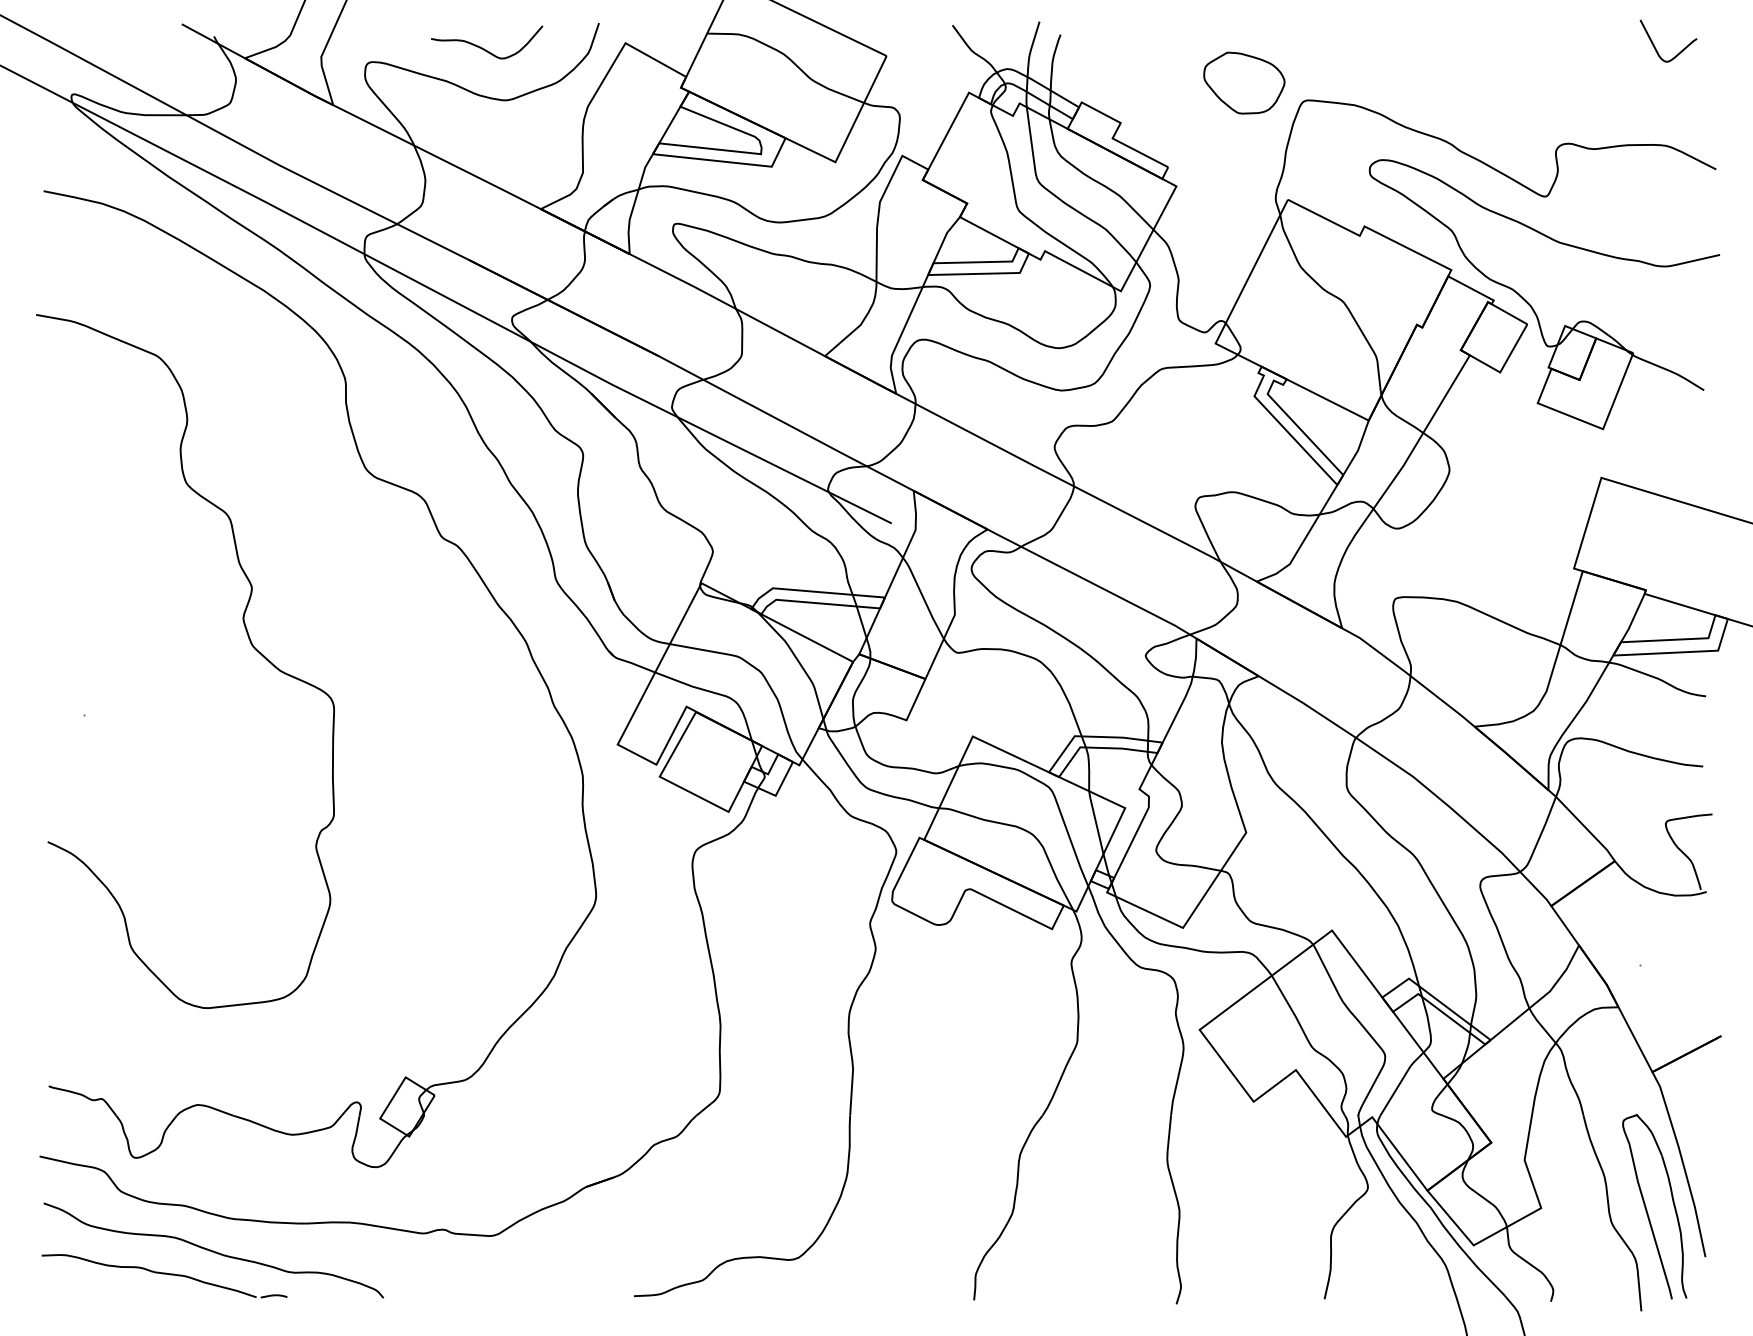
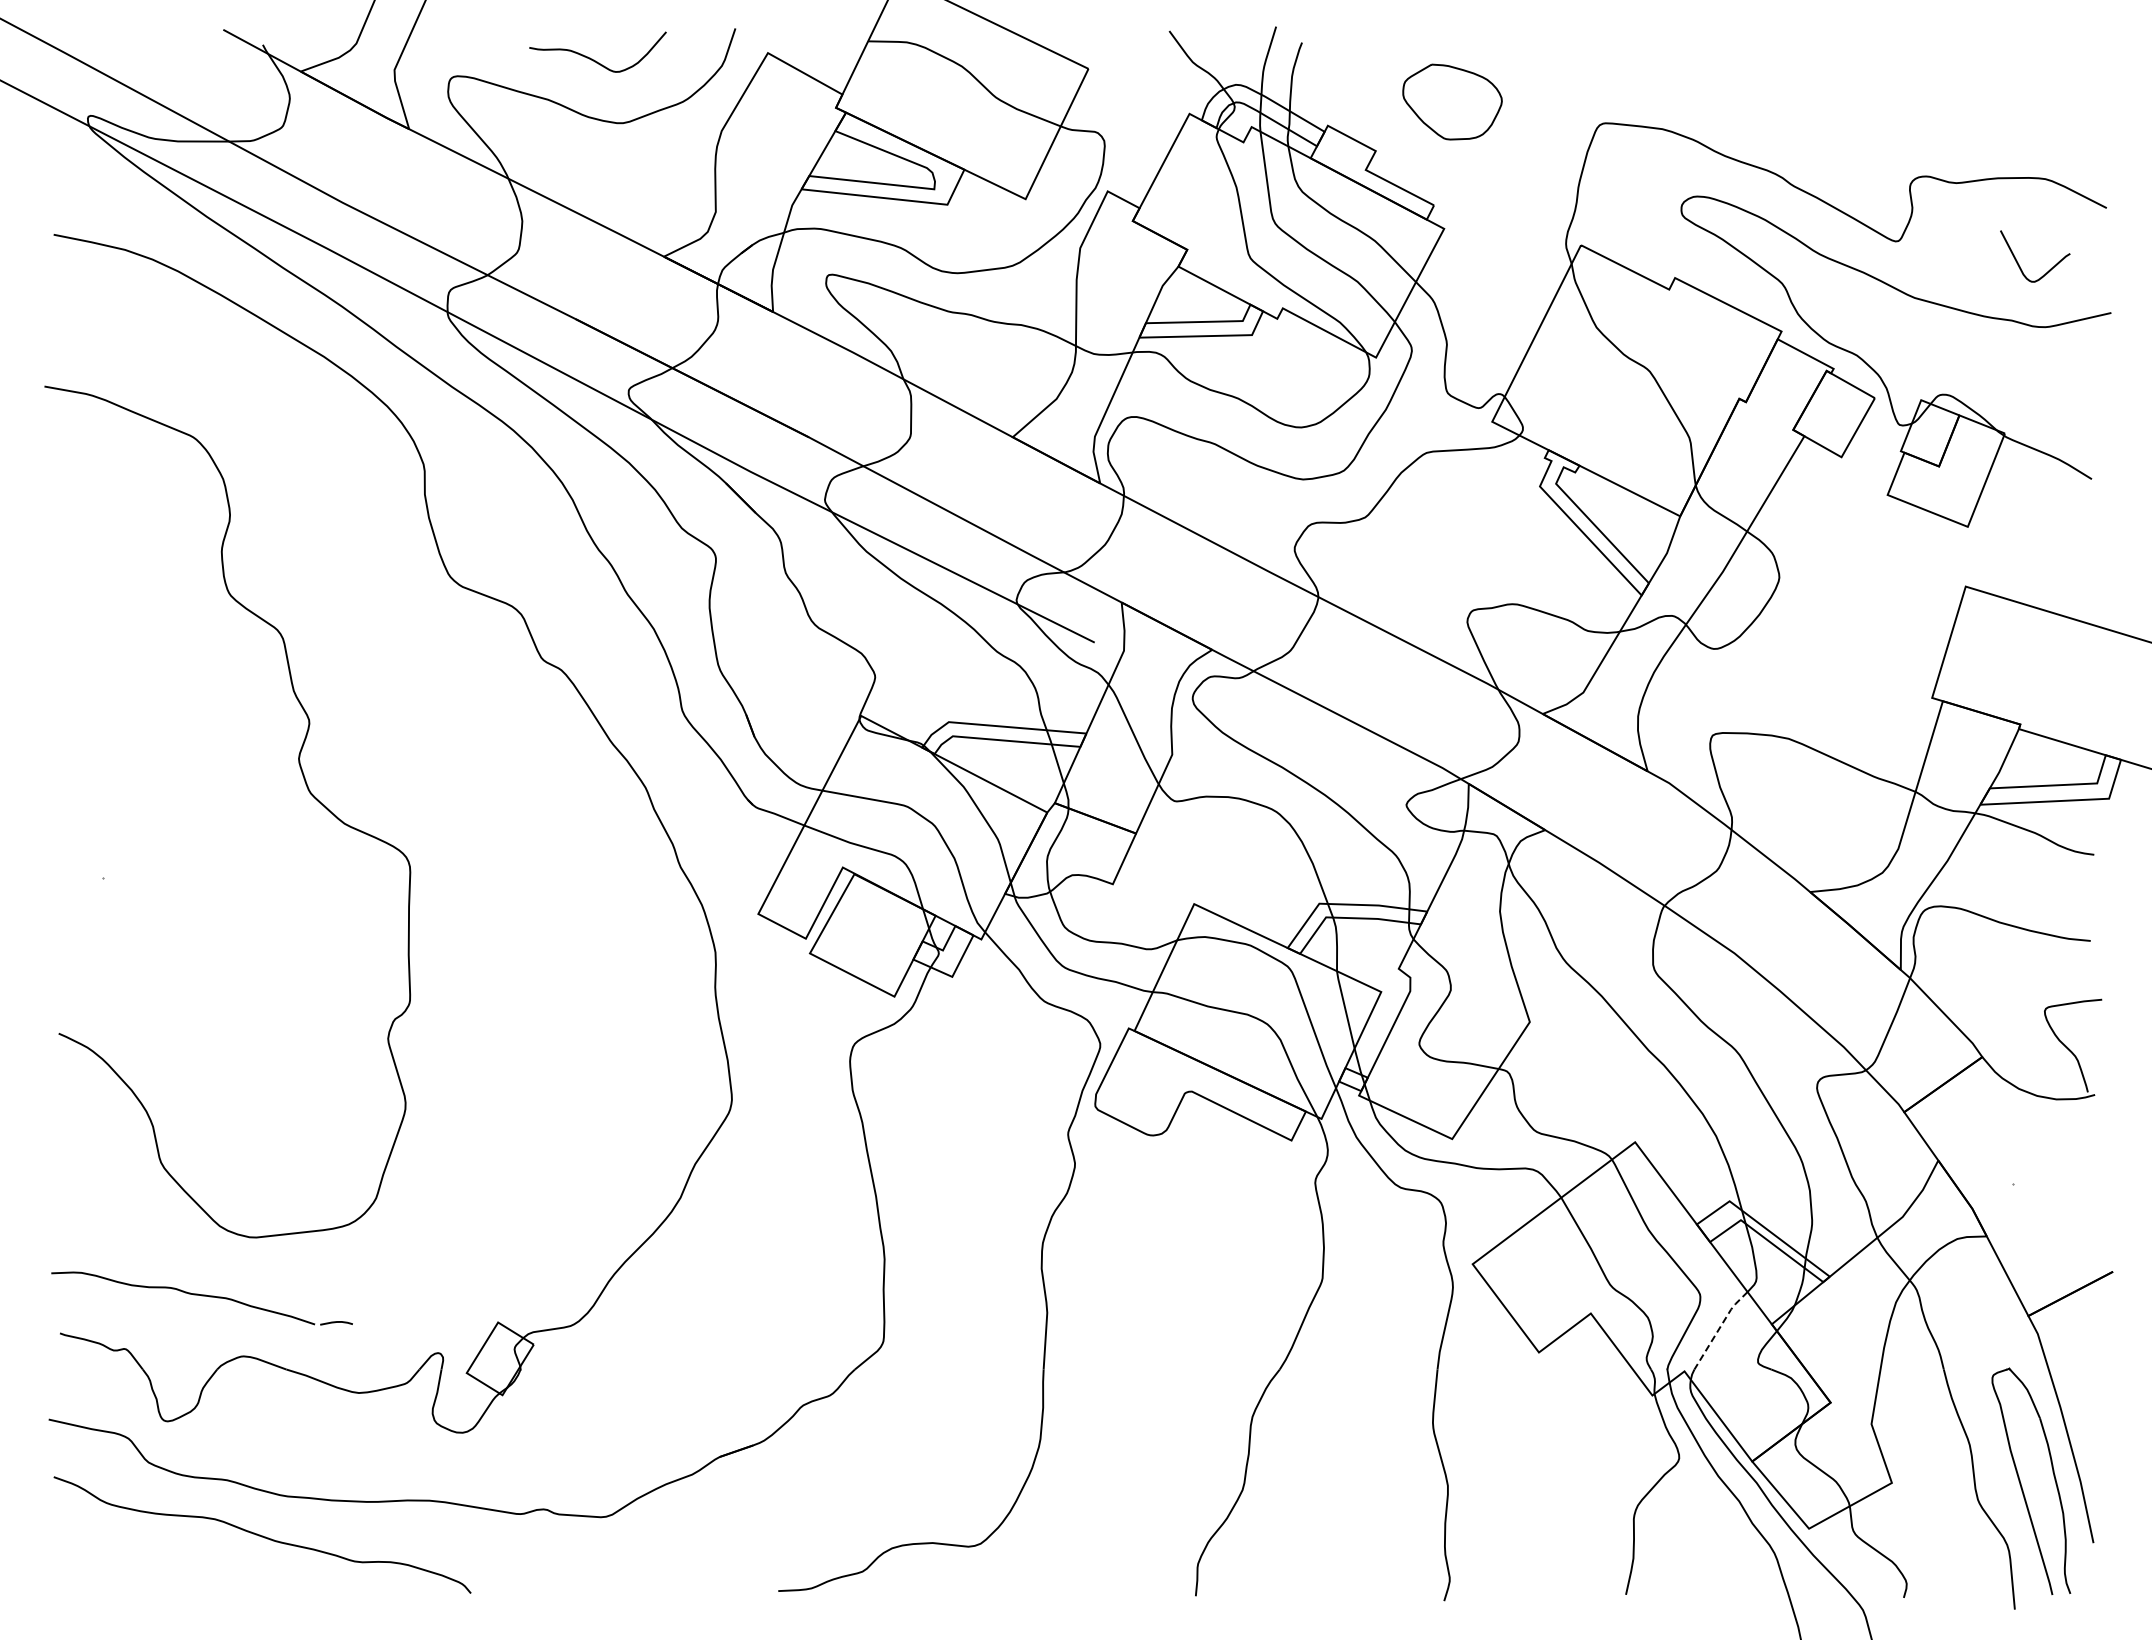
curve: (1655, 47) -> (2019, 264), moved
part: (1244, 82) -> (1452, 101), moved
line: (1400, 1082) -> (1719, 1328), solid -> dashed
part: (164, 1276) -> (201, 1298), moved

